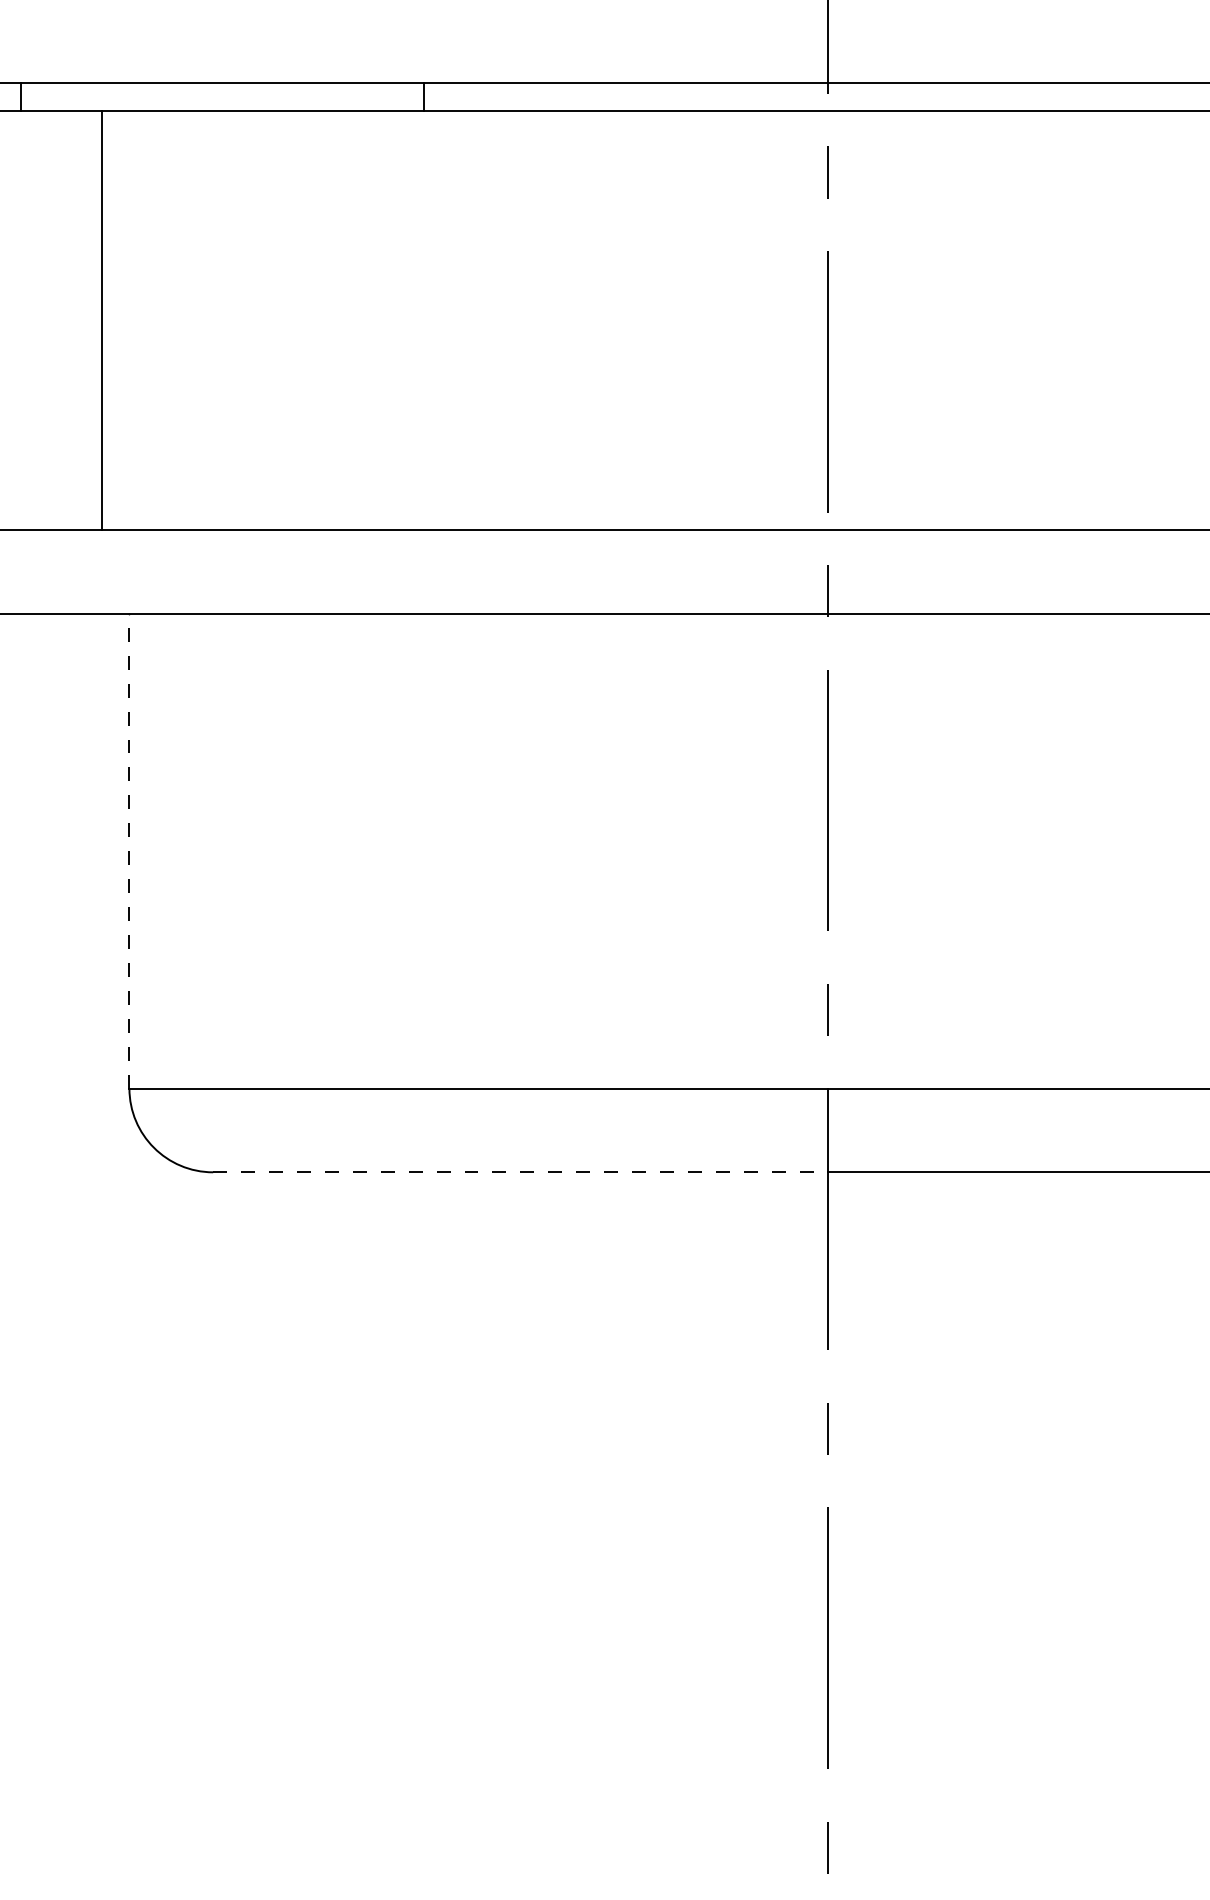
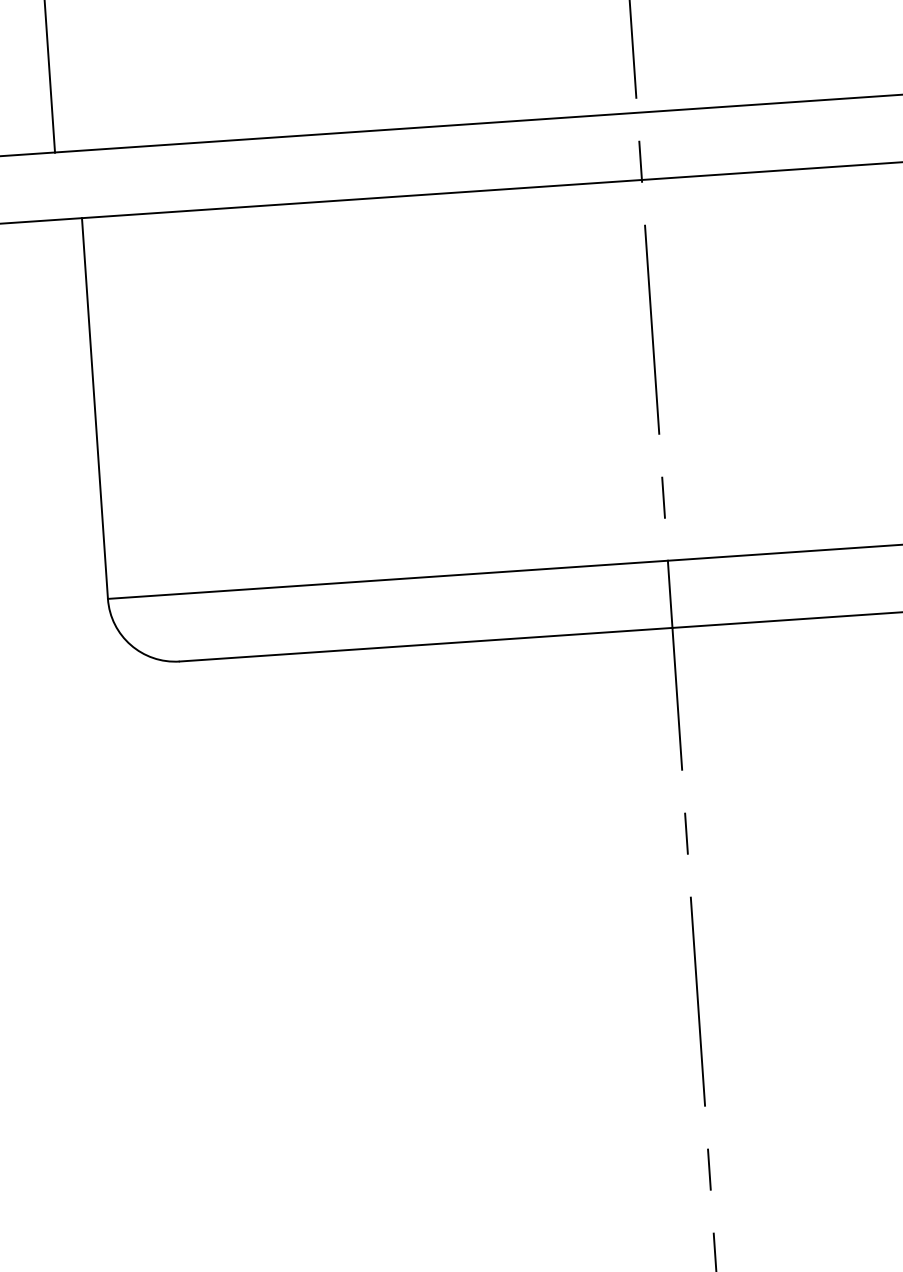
line: (129, 850) -> (94, 407), dashed -> solid
line: (520, 1172) -> (426, 644), dashed -> solid

